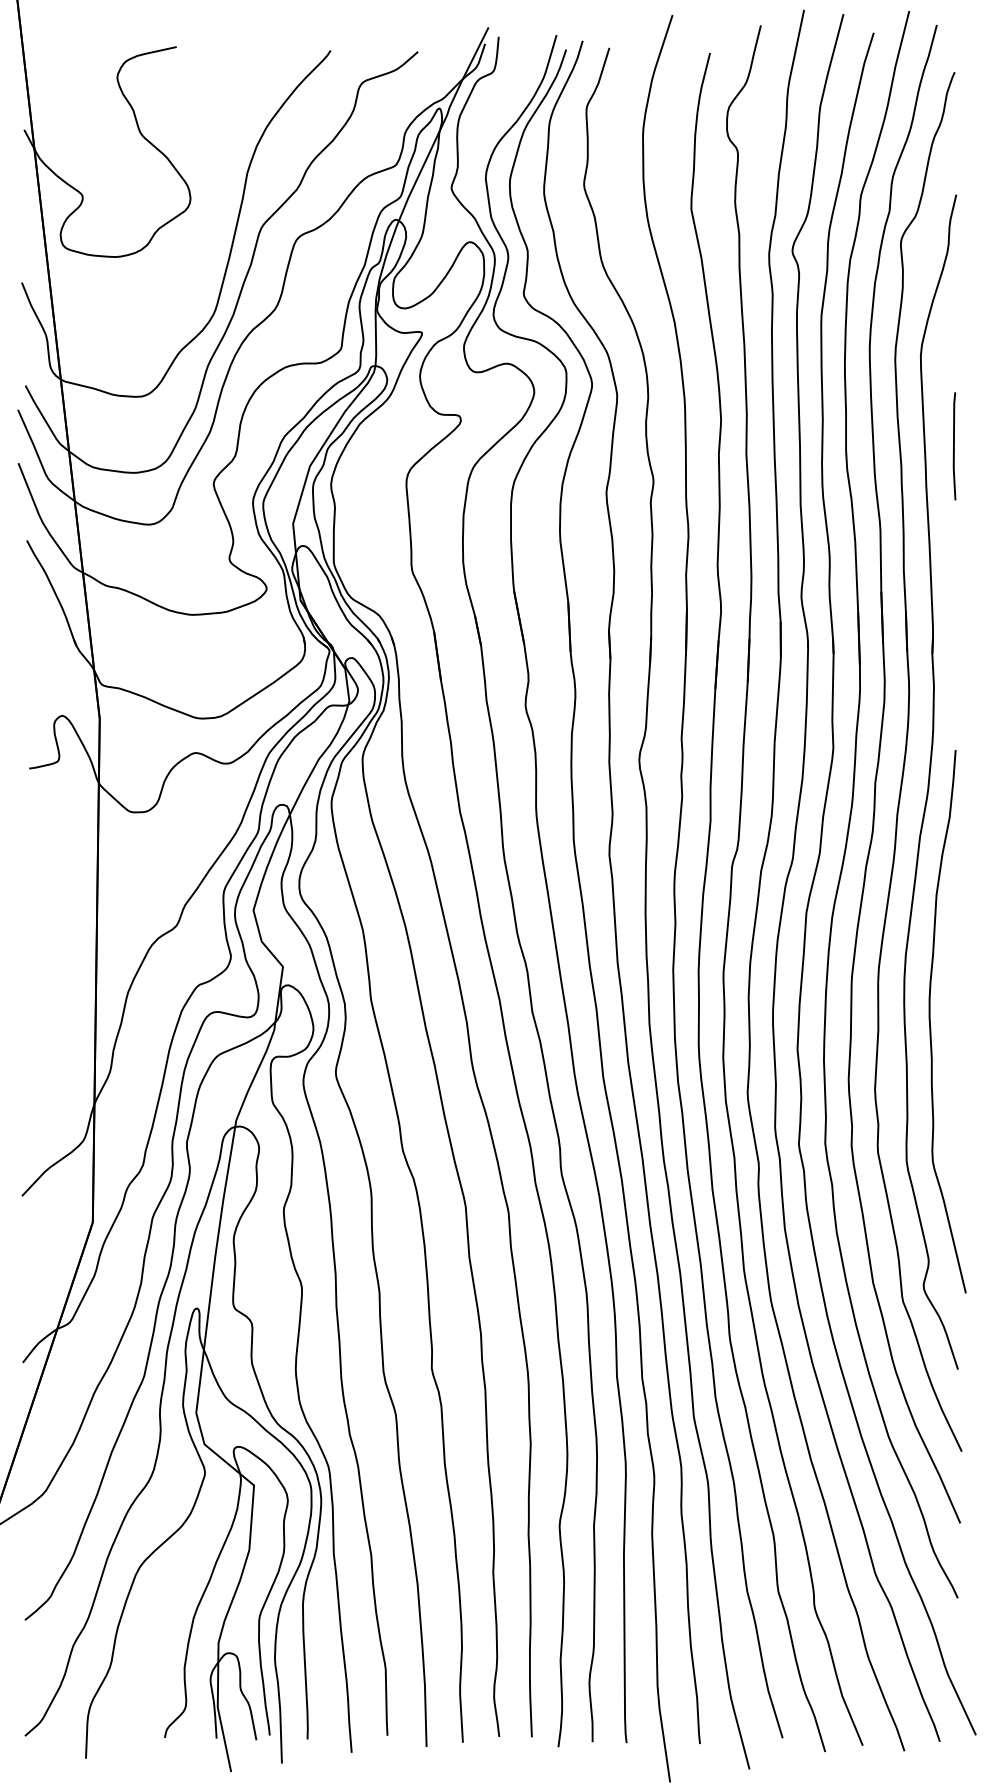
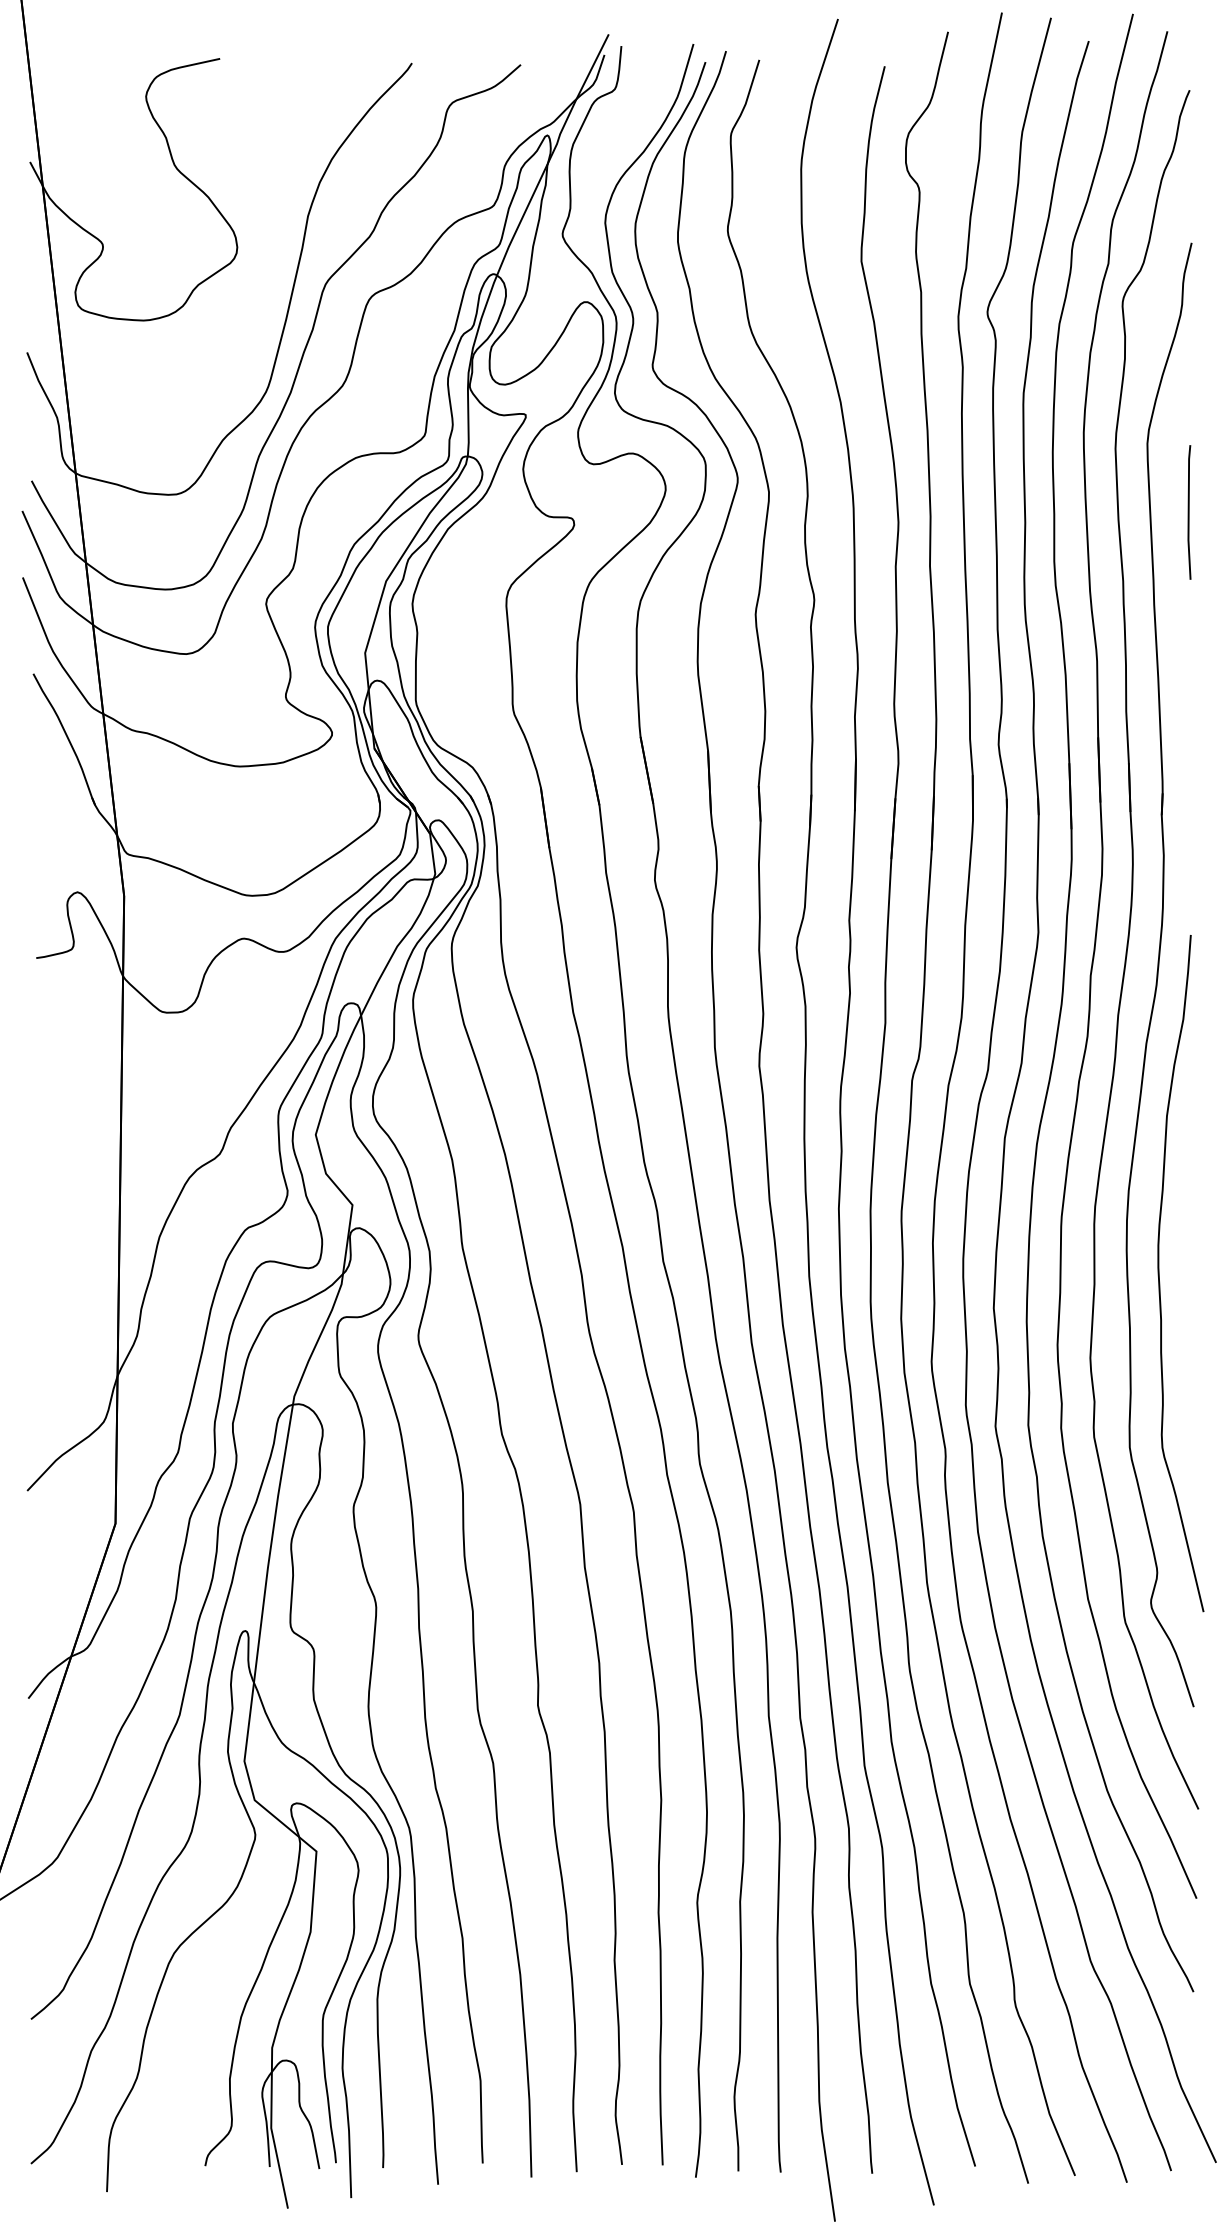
line: (954, 446) -> (1189, 512), moved

